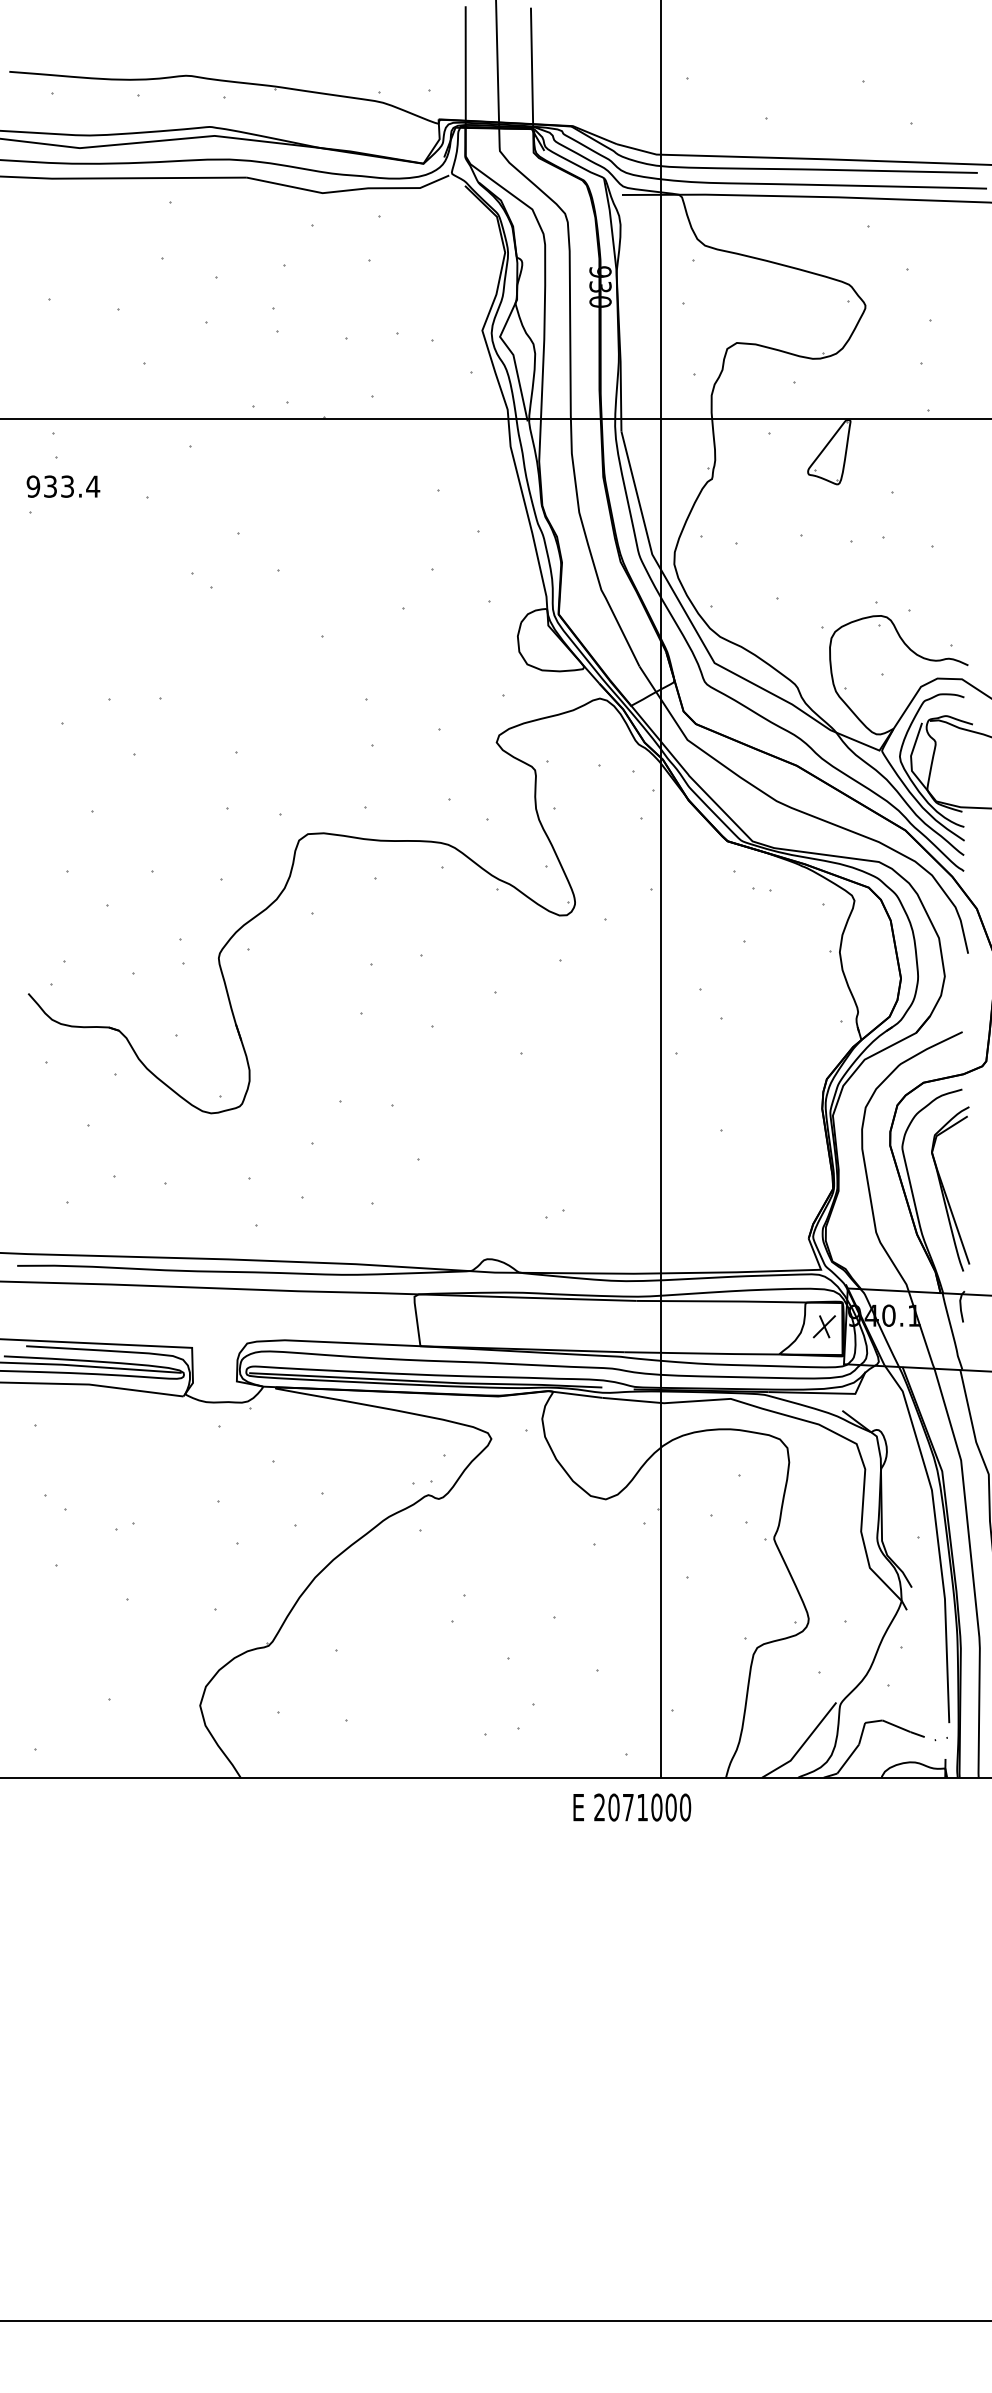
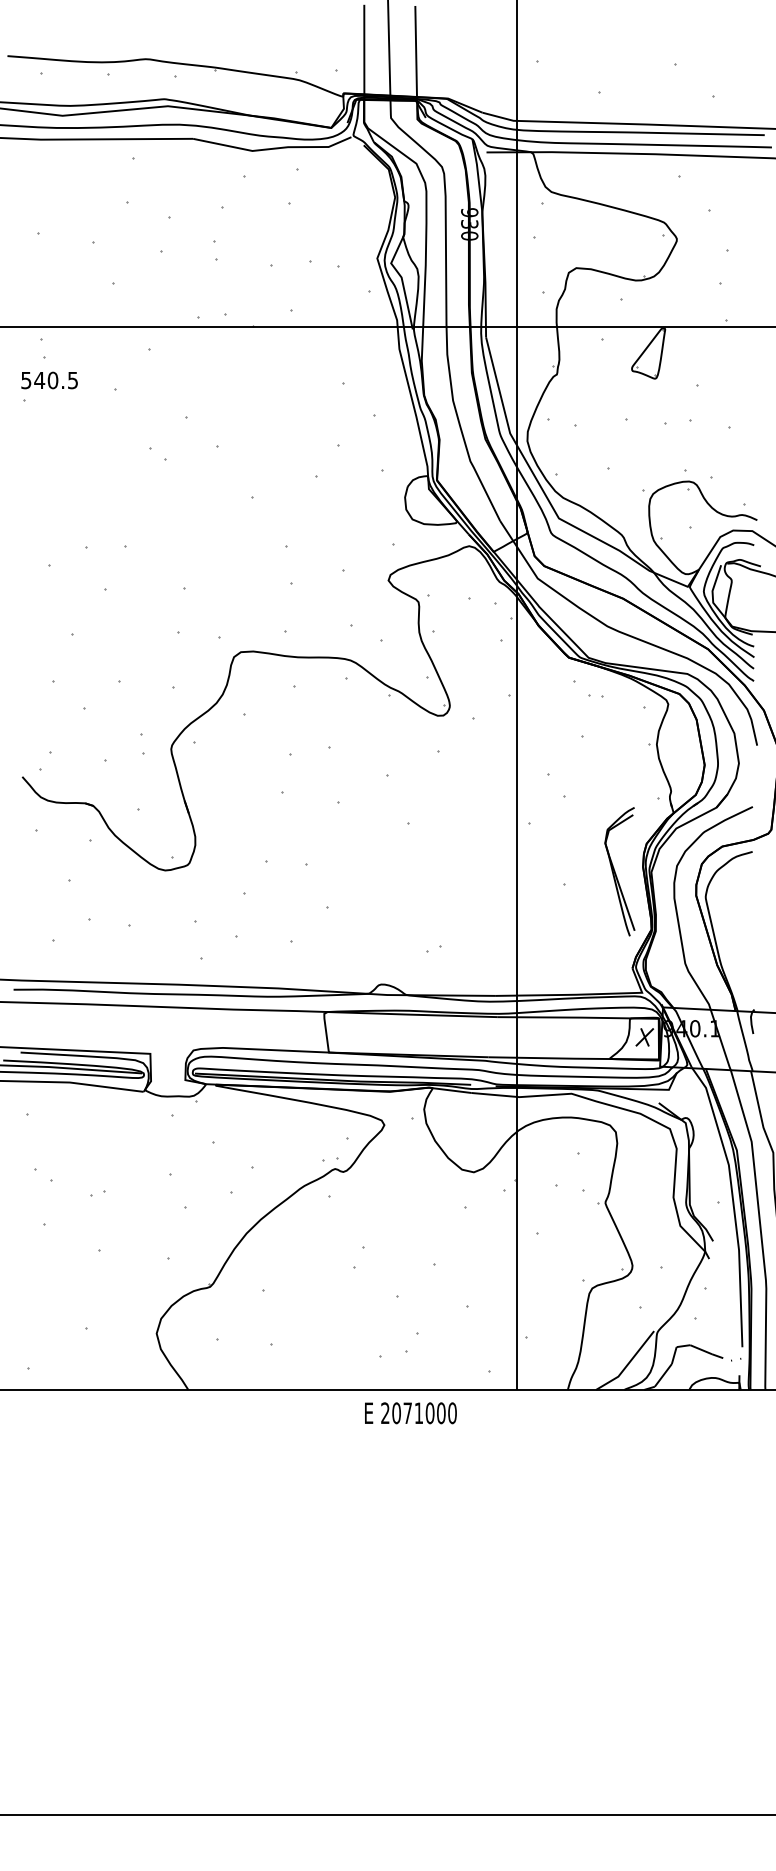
text: (63, 486) -> (49, 380), 933.4 -> 540.5
part: (950, 1188) -> (619, 871), moved
text: (632, 1807) -> (411, 1413), moved

